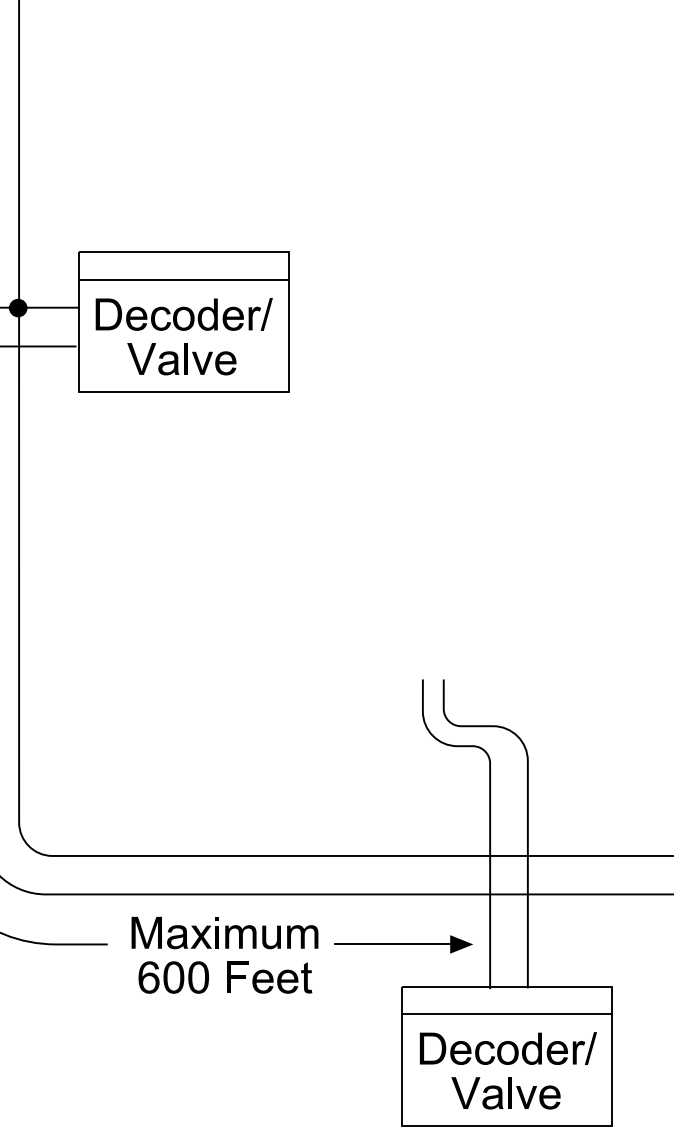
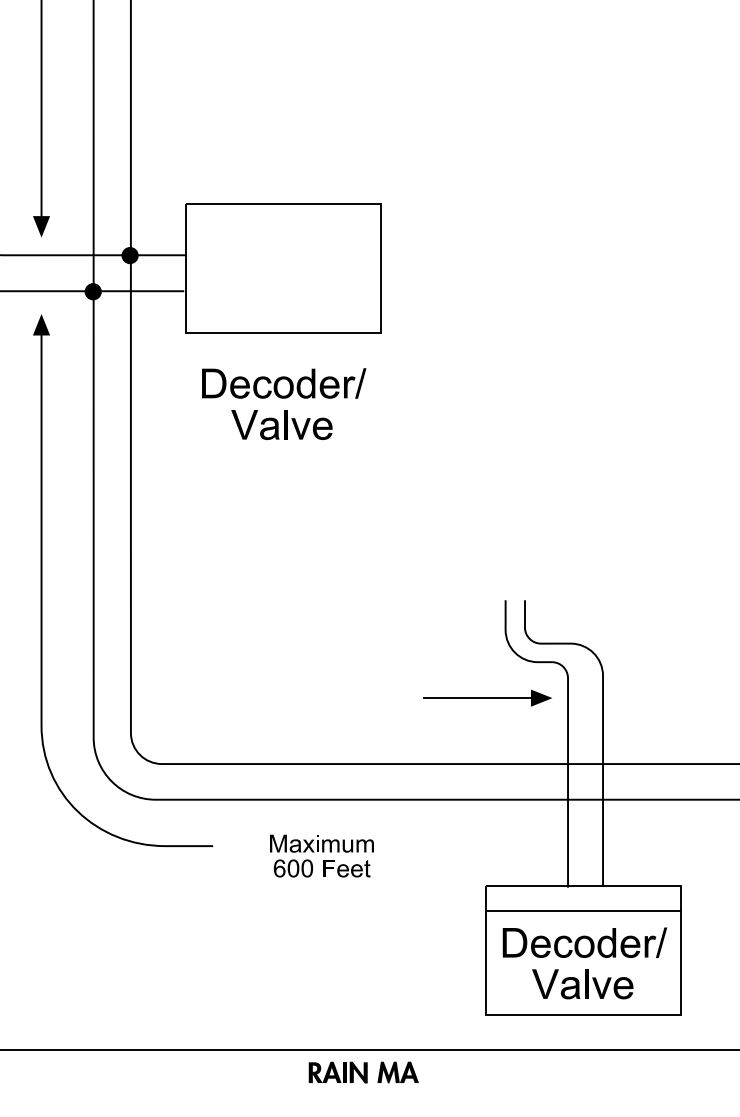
line: (182, 279) -> (282, 229), removed
part: (184, 335) -> (284, 403), moved
part: (403, 943) -> (487, 697), moved
part: (224, 954) -> (321, 855), size x0.6

